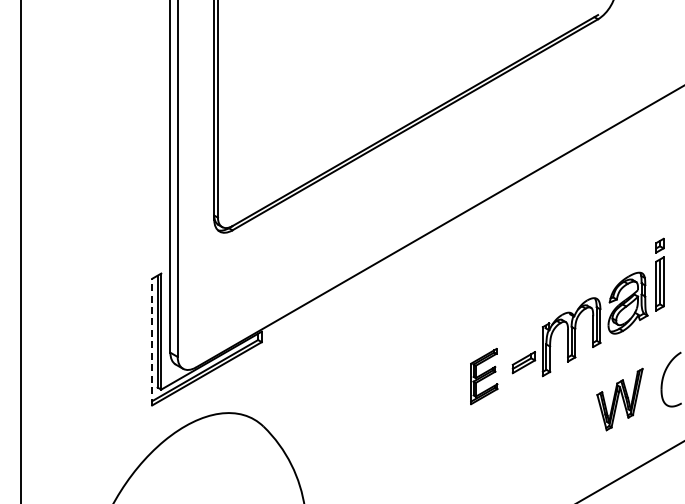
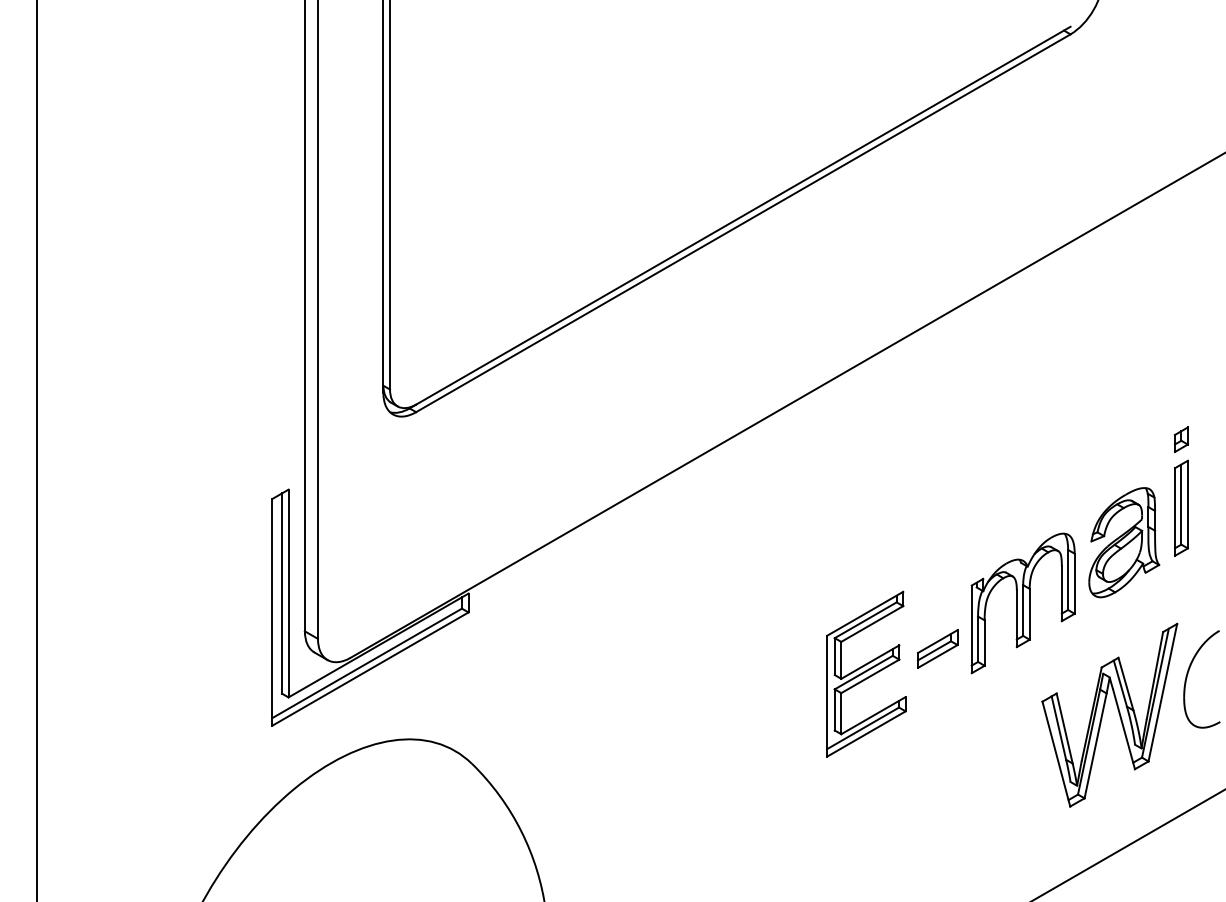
line: (152, 341) -> (272, 611), dashed -> solid
part: (484, 376) -> (867, 673), size x1.67
part: (619, 399) -> (1108, 715), size x1.67

